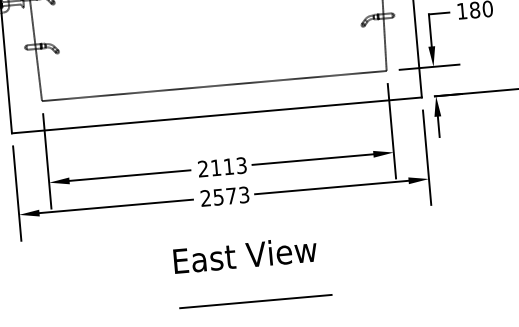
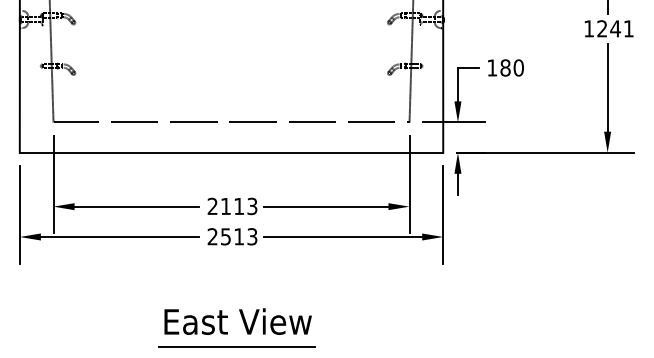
text: (230, 195) -> (238, 236), 2573 -> 2513
text: (244, 255) -> (237, 321), moved
line: (255, 301) -> (236, 346), moved

